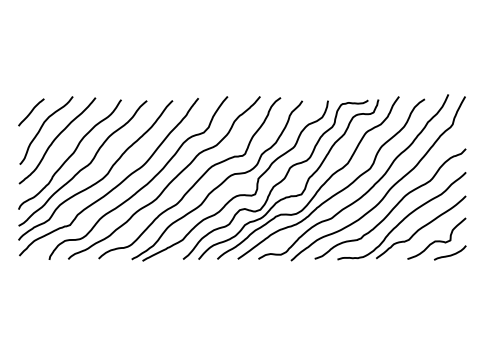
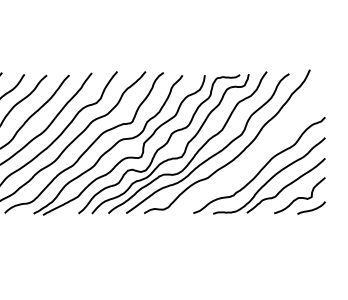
curve: (388, 189) -> (257, 152), removed

